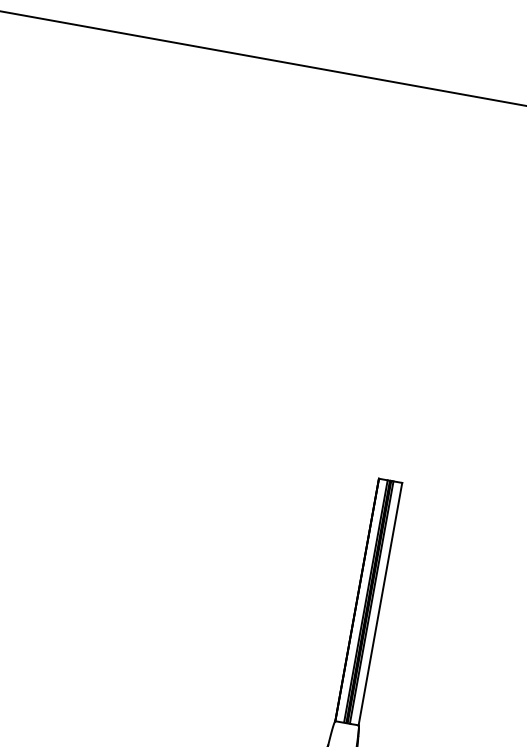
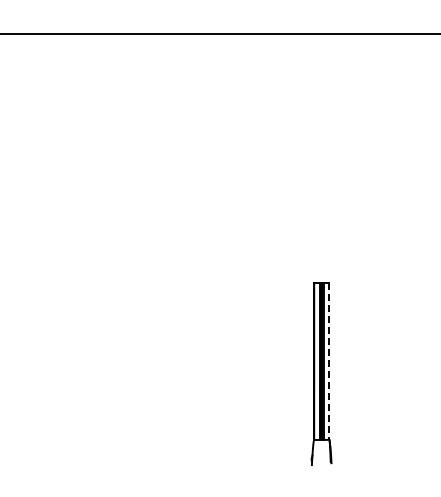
line: (380, 605) -> (329, 362), solid -> dashed

